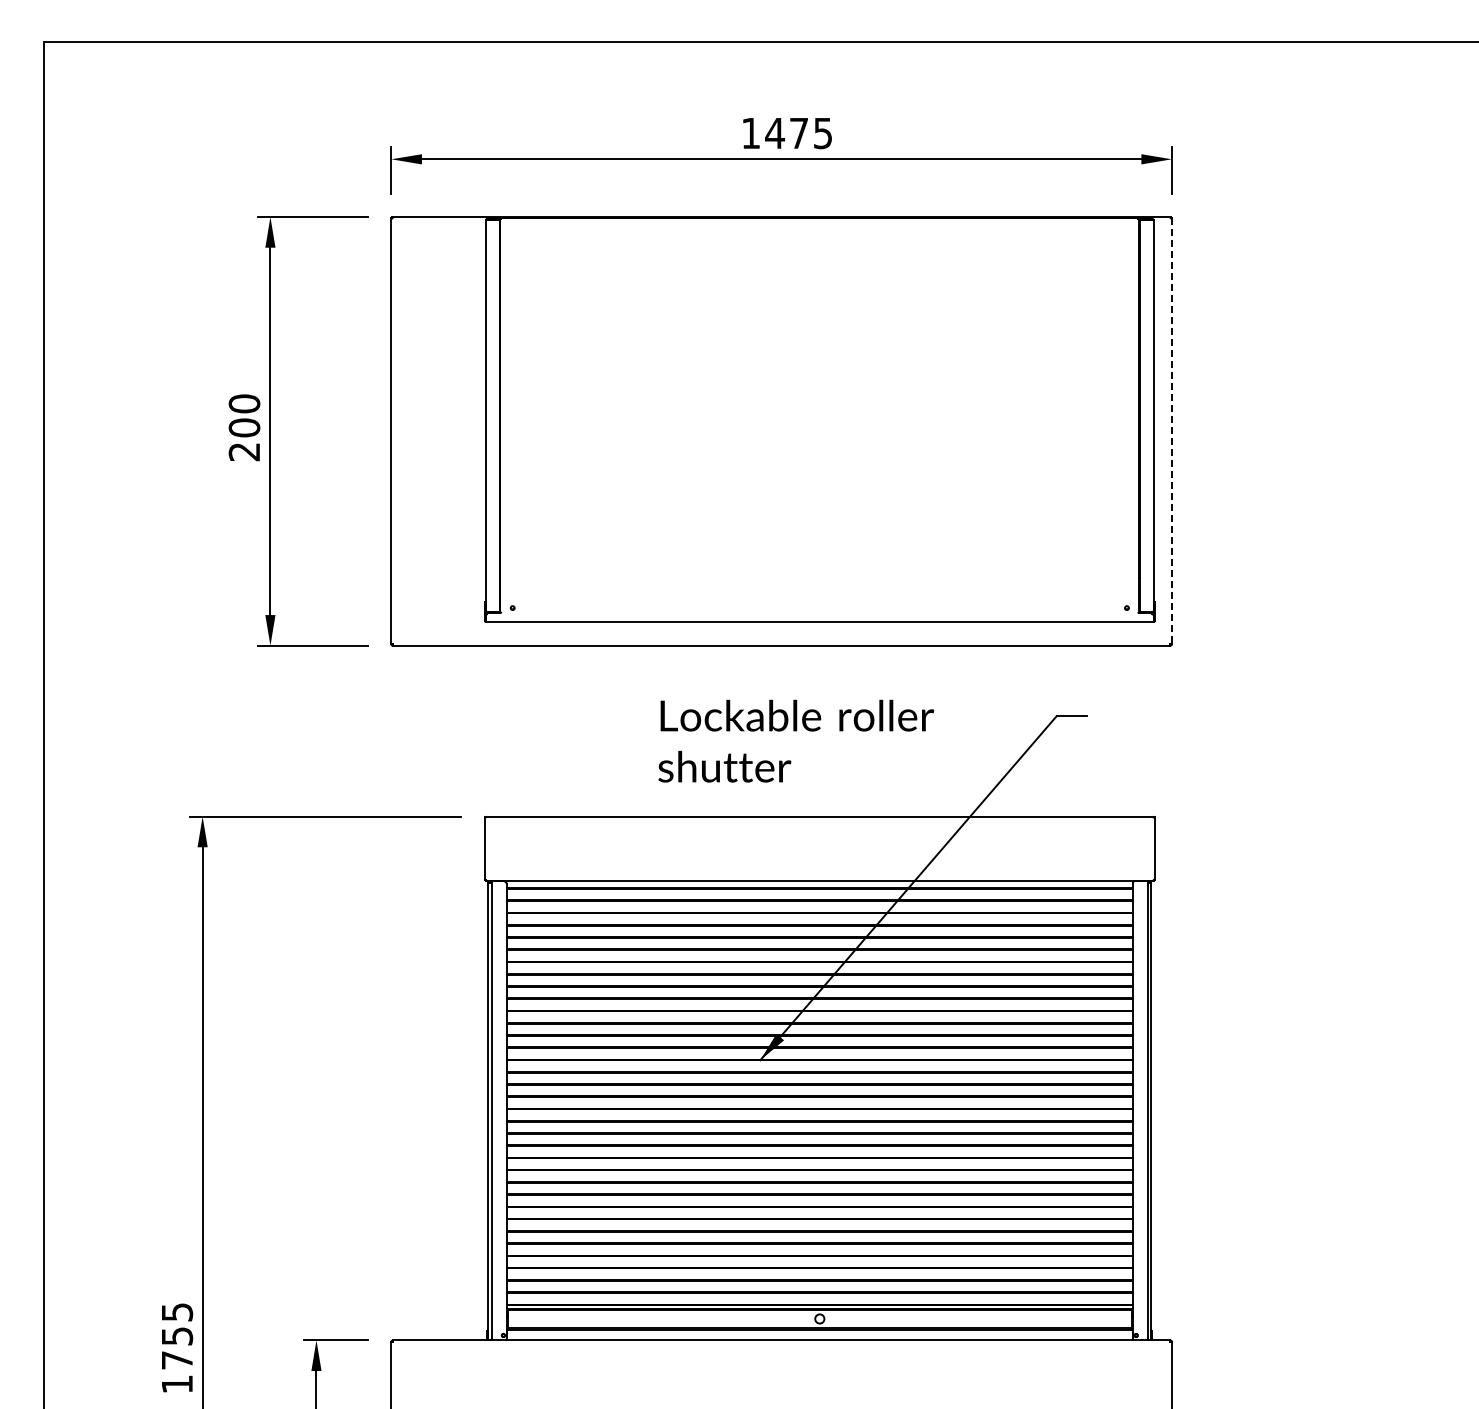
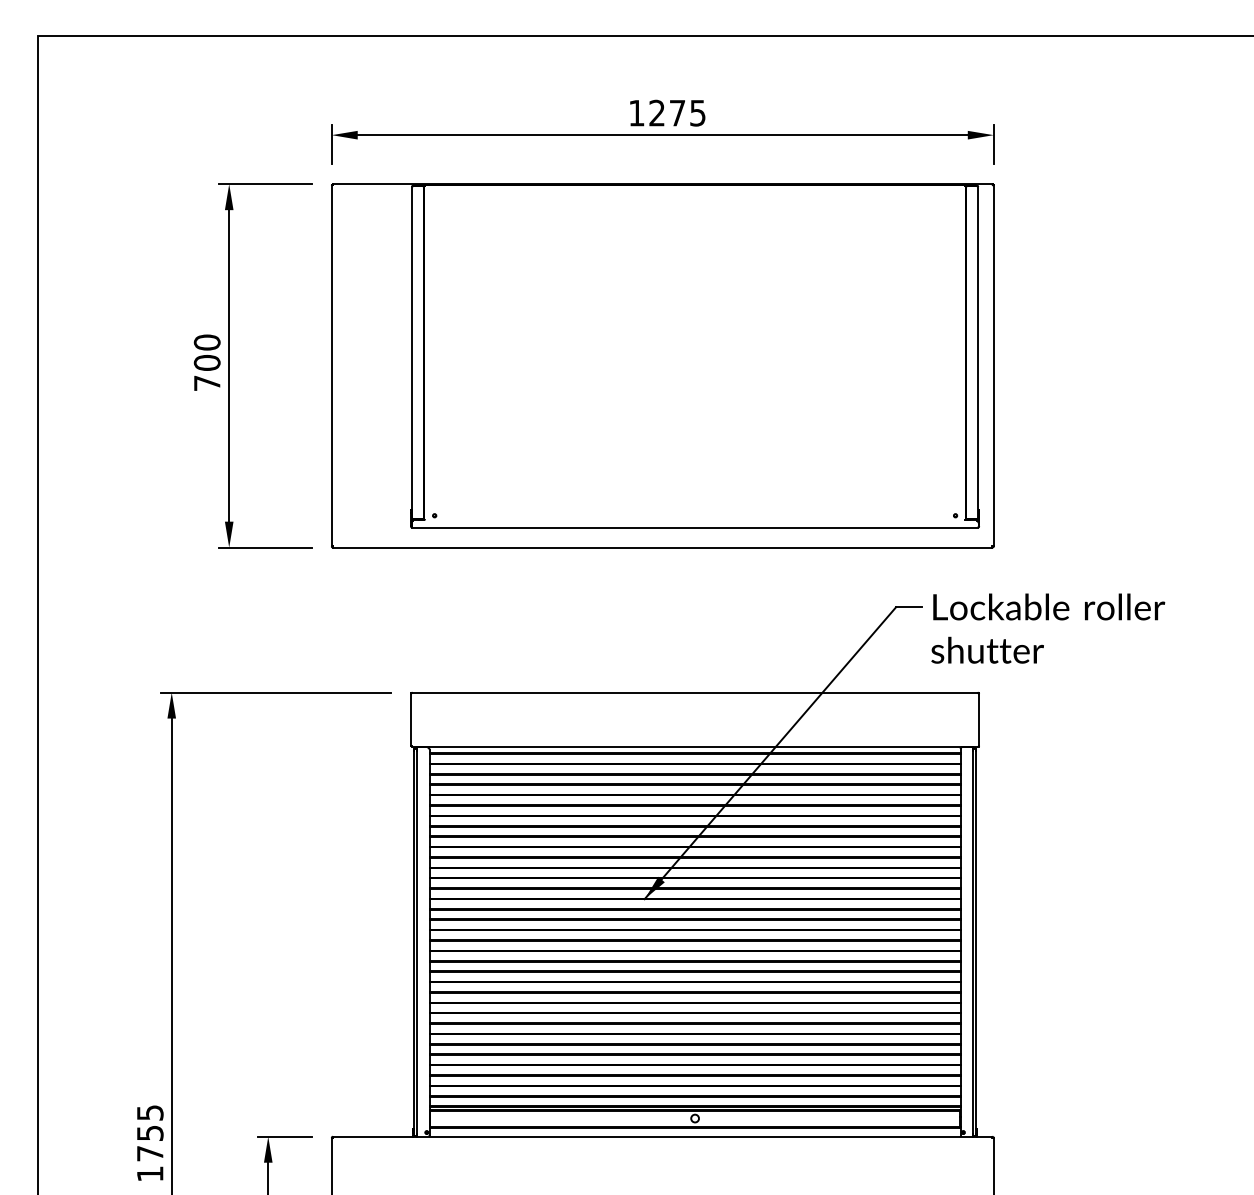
text: (774, 132) -> (656, 112), 1475 -> 1275
line: (1172, 431) -> (994, 365), dashed -> solid
text: (243, 452) -> (206, 383), 200 -> 700
text: (796, 740) -> (1048, 628), moved

